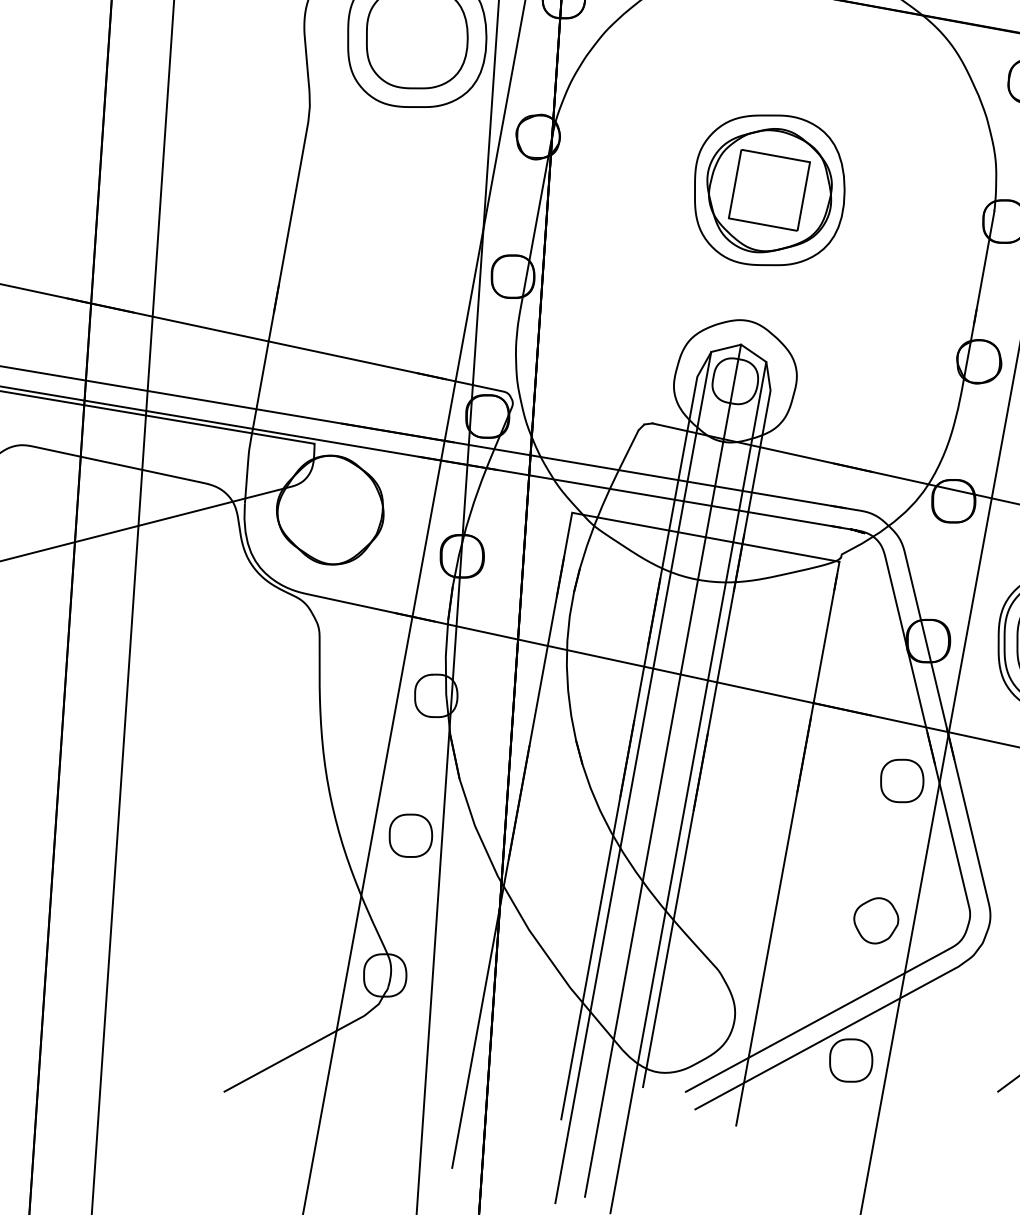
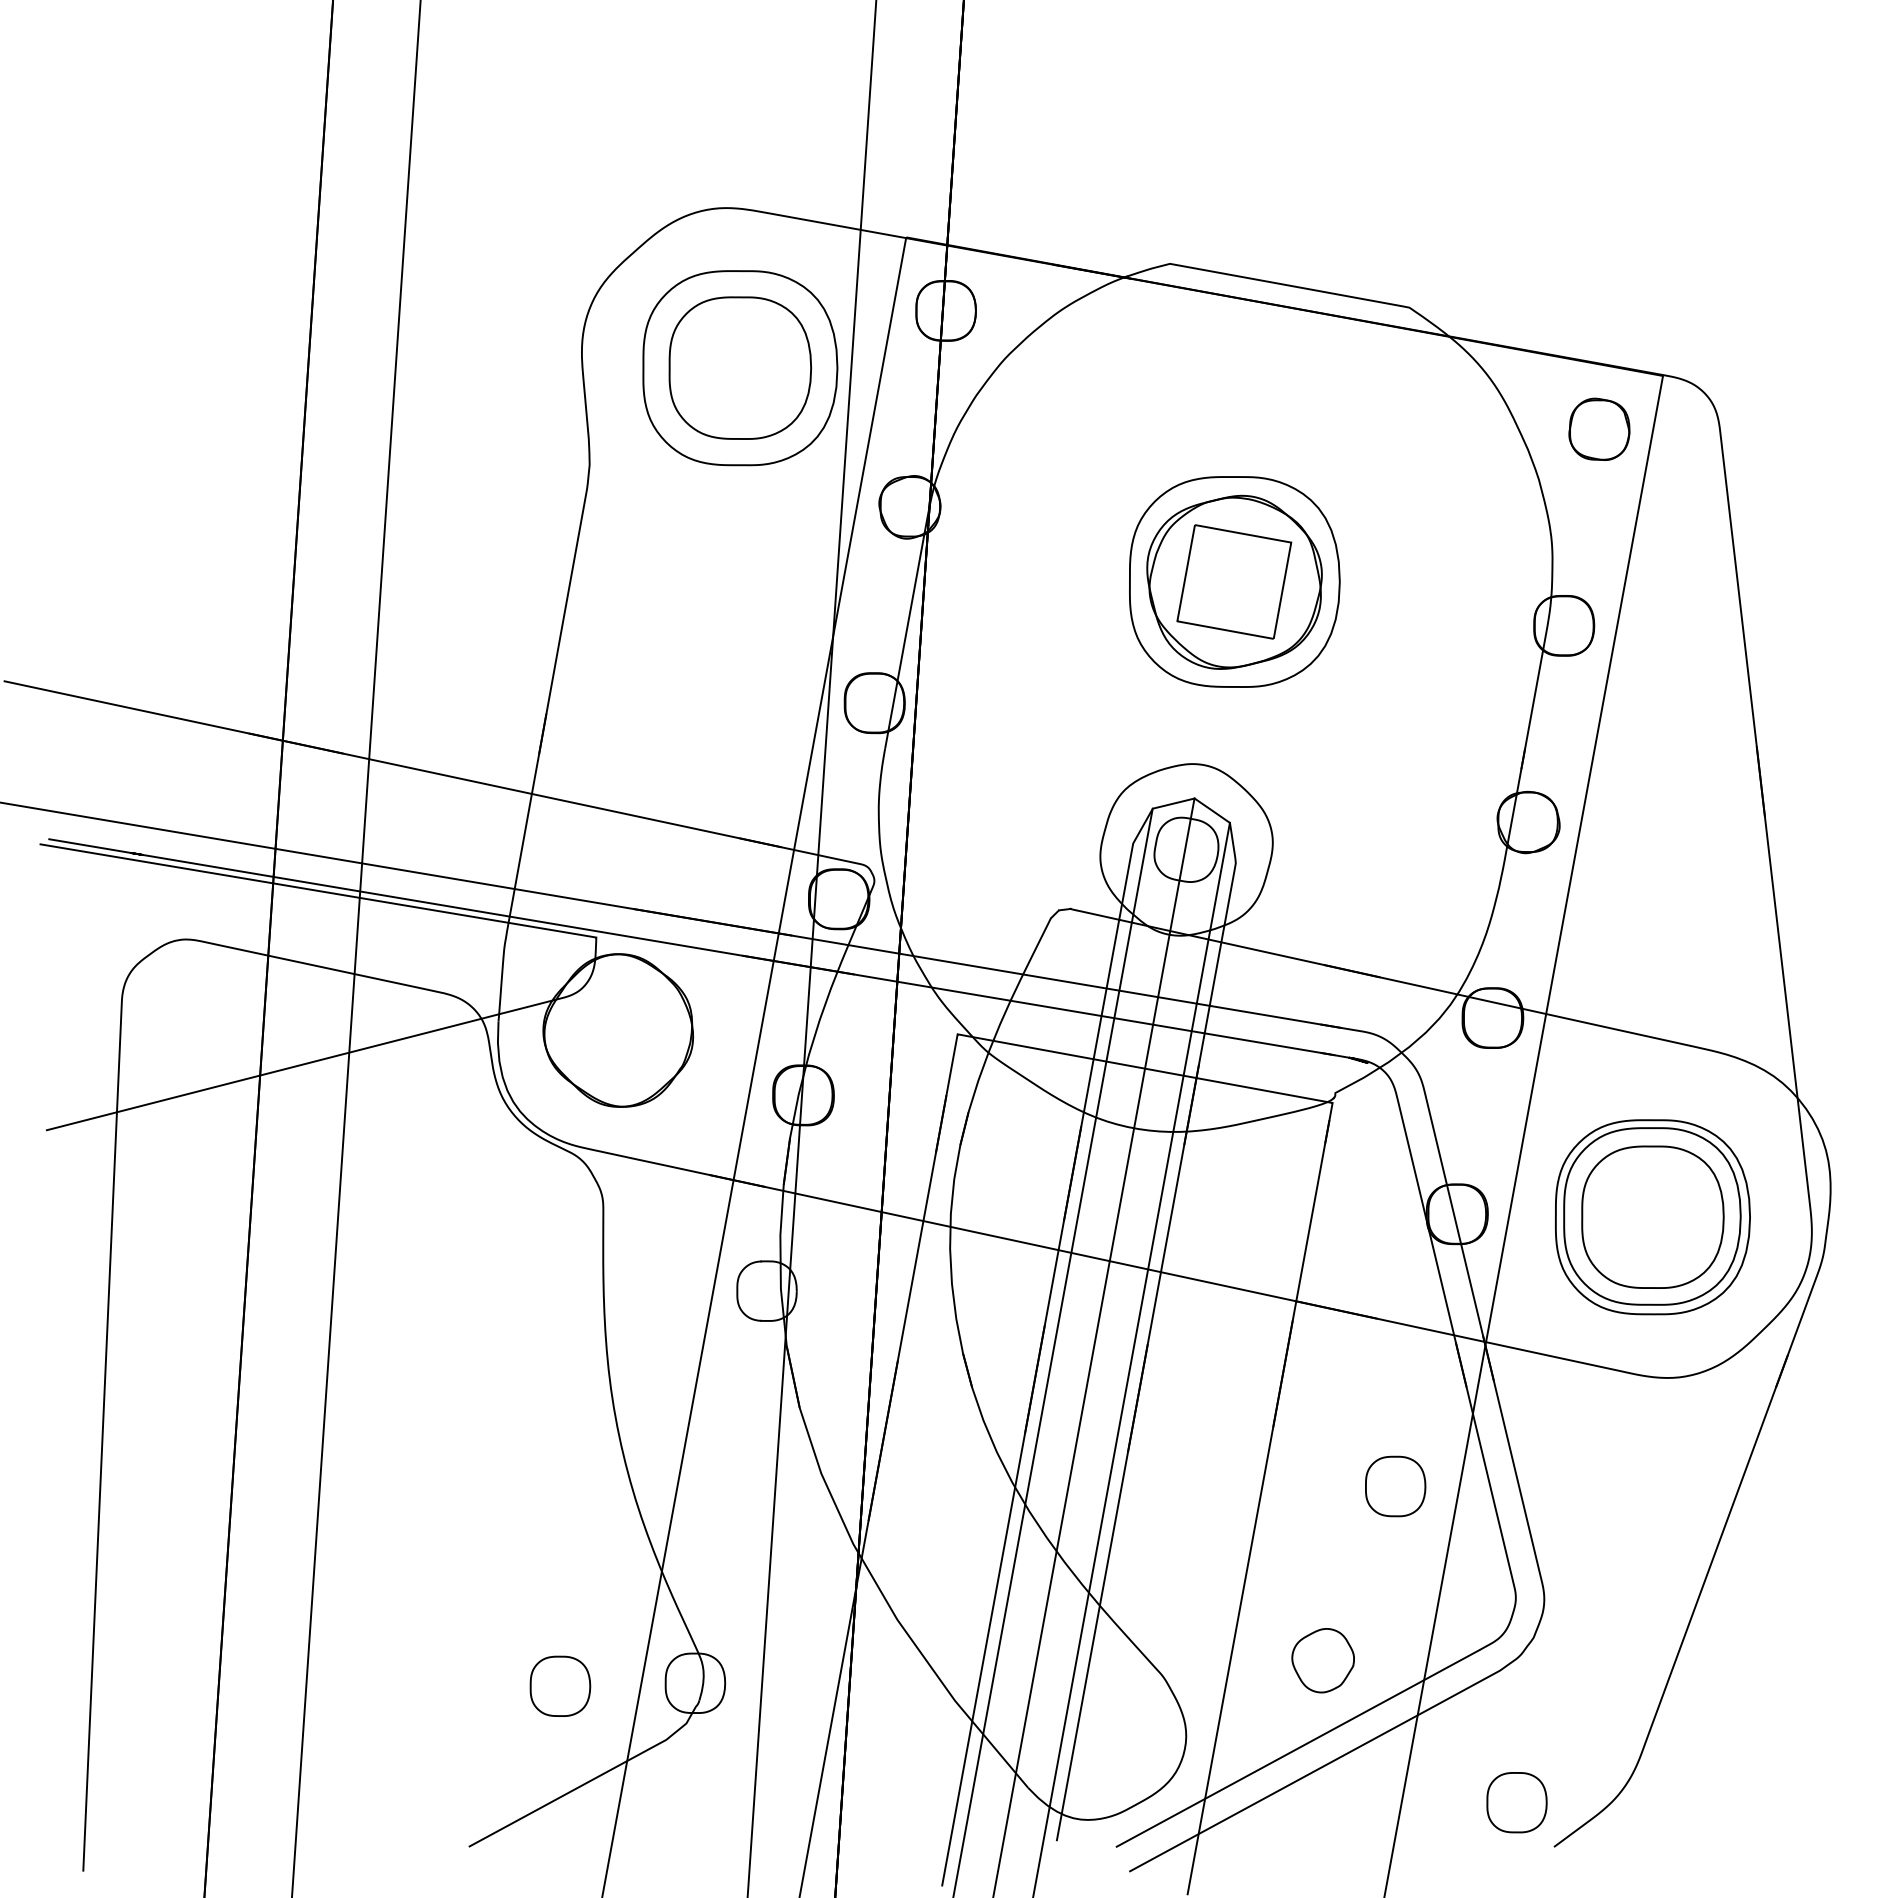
part: (902, 780) -> (1395, 1486), moved
part: (410, 835) -> (560, 1685), moved
part: (875, 920) -> (1322, 1660), moved
part: (850, 1060) -> (1516, 1802), moved

